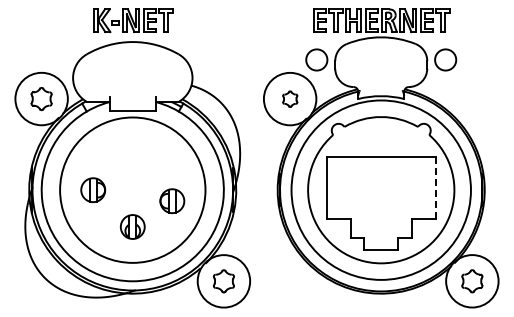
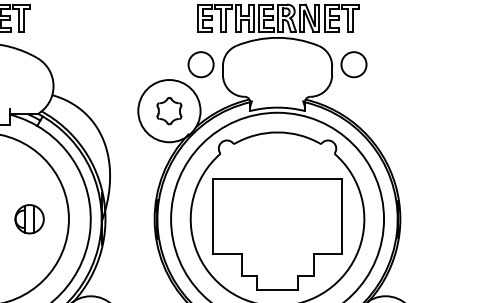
part: (290, 99) -> (169, 111), size x1.43
line: (435, 187) -> (341, 216), dashed -> solid
part: (172, 200) -> (29, 218), moved

